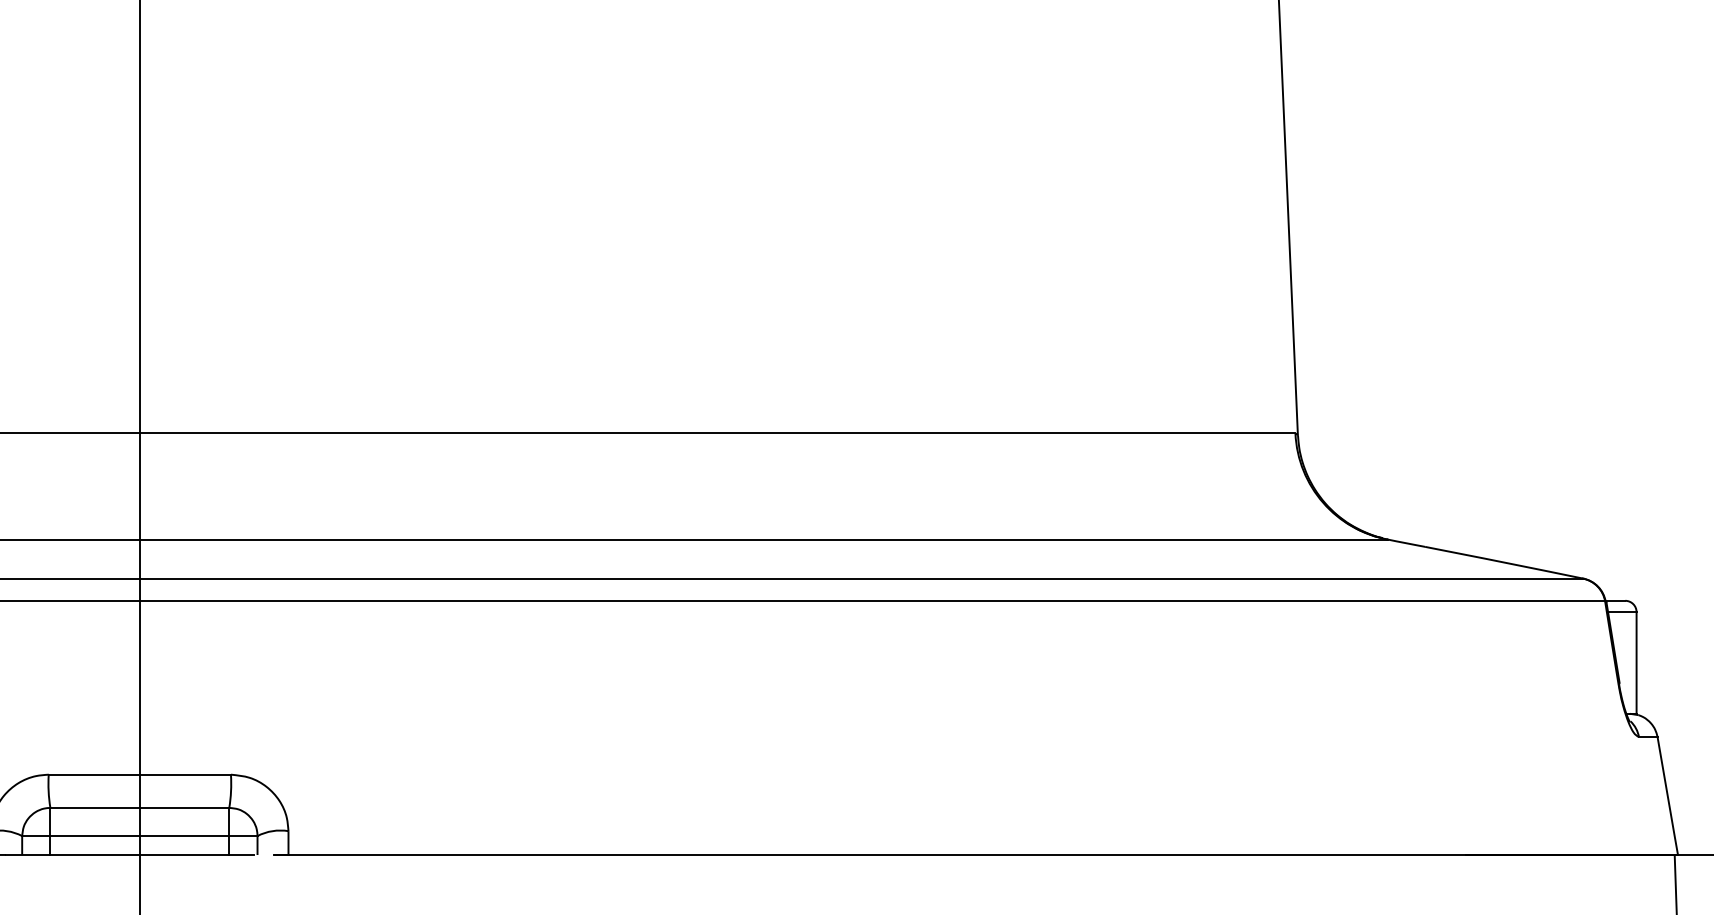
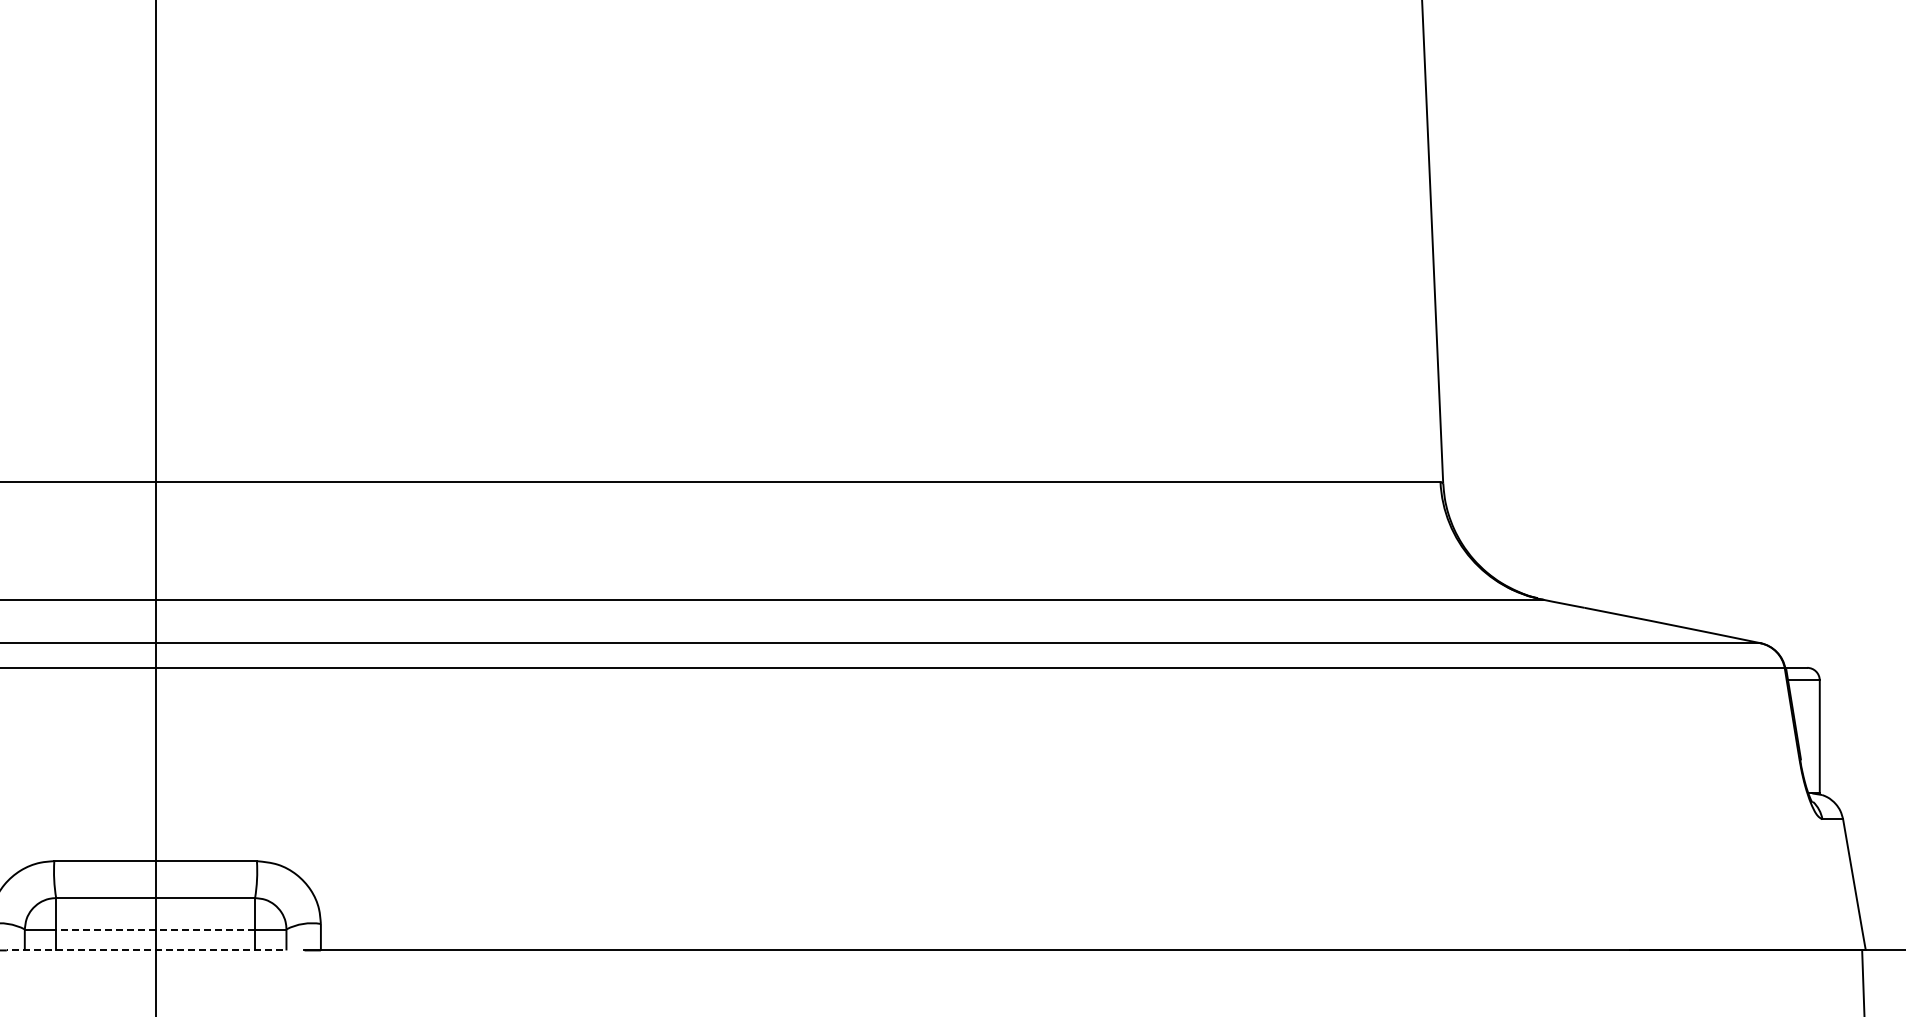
line: (139, 836) -> (155, 929), solid -> dashed
line: (129, 855) -> (144, 950), solid -> dashed

